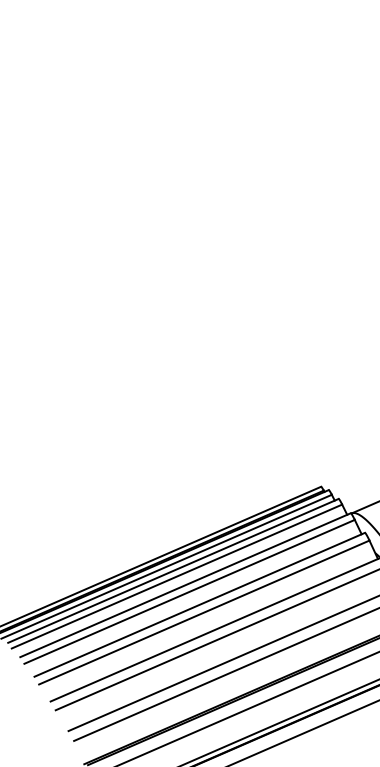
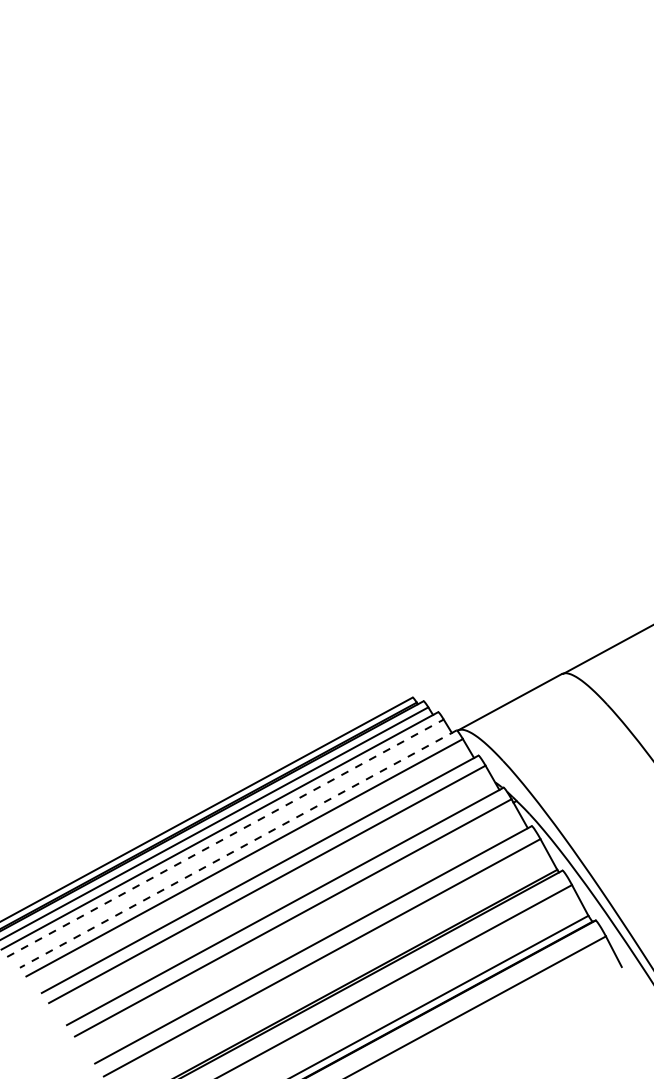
line: (176, 576) -> (225, 838), solid -> dashed
line: (184, 585) -> (237, 849), solid -> dashed

